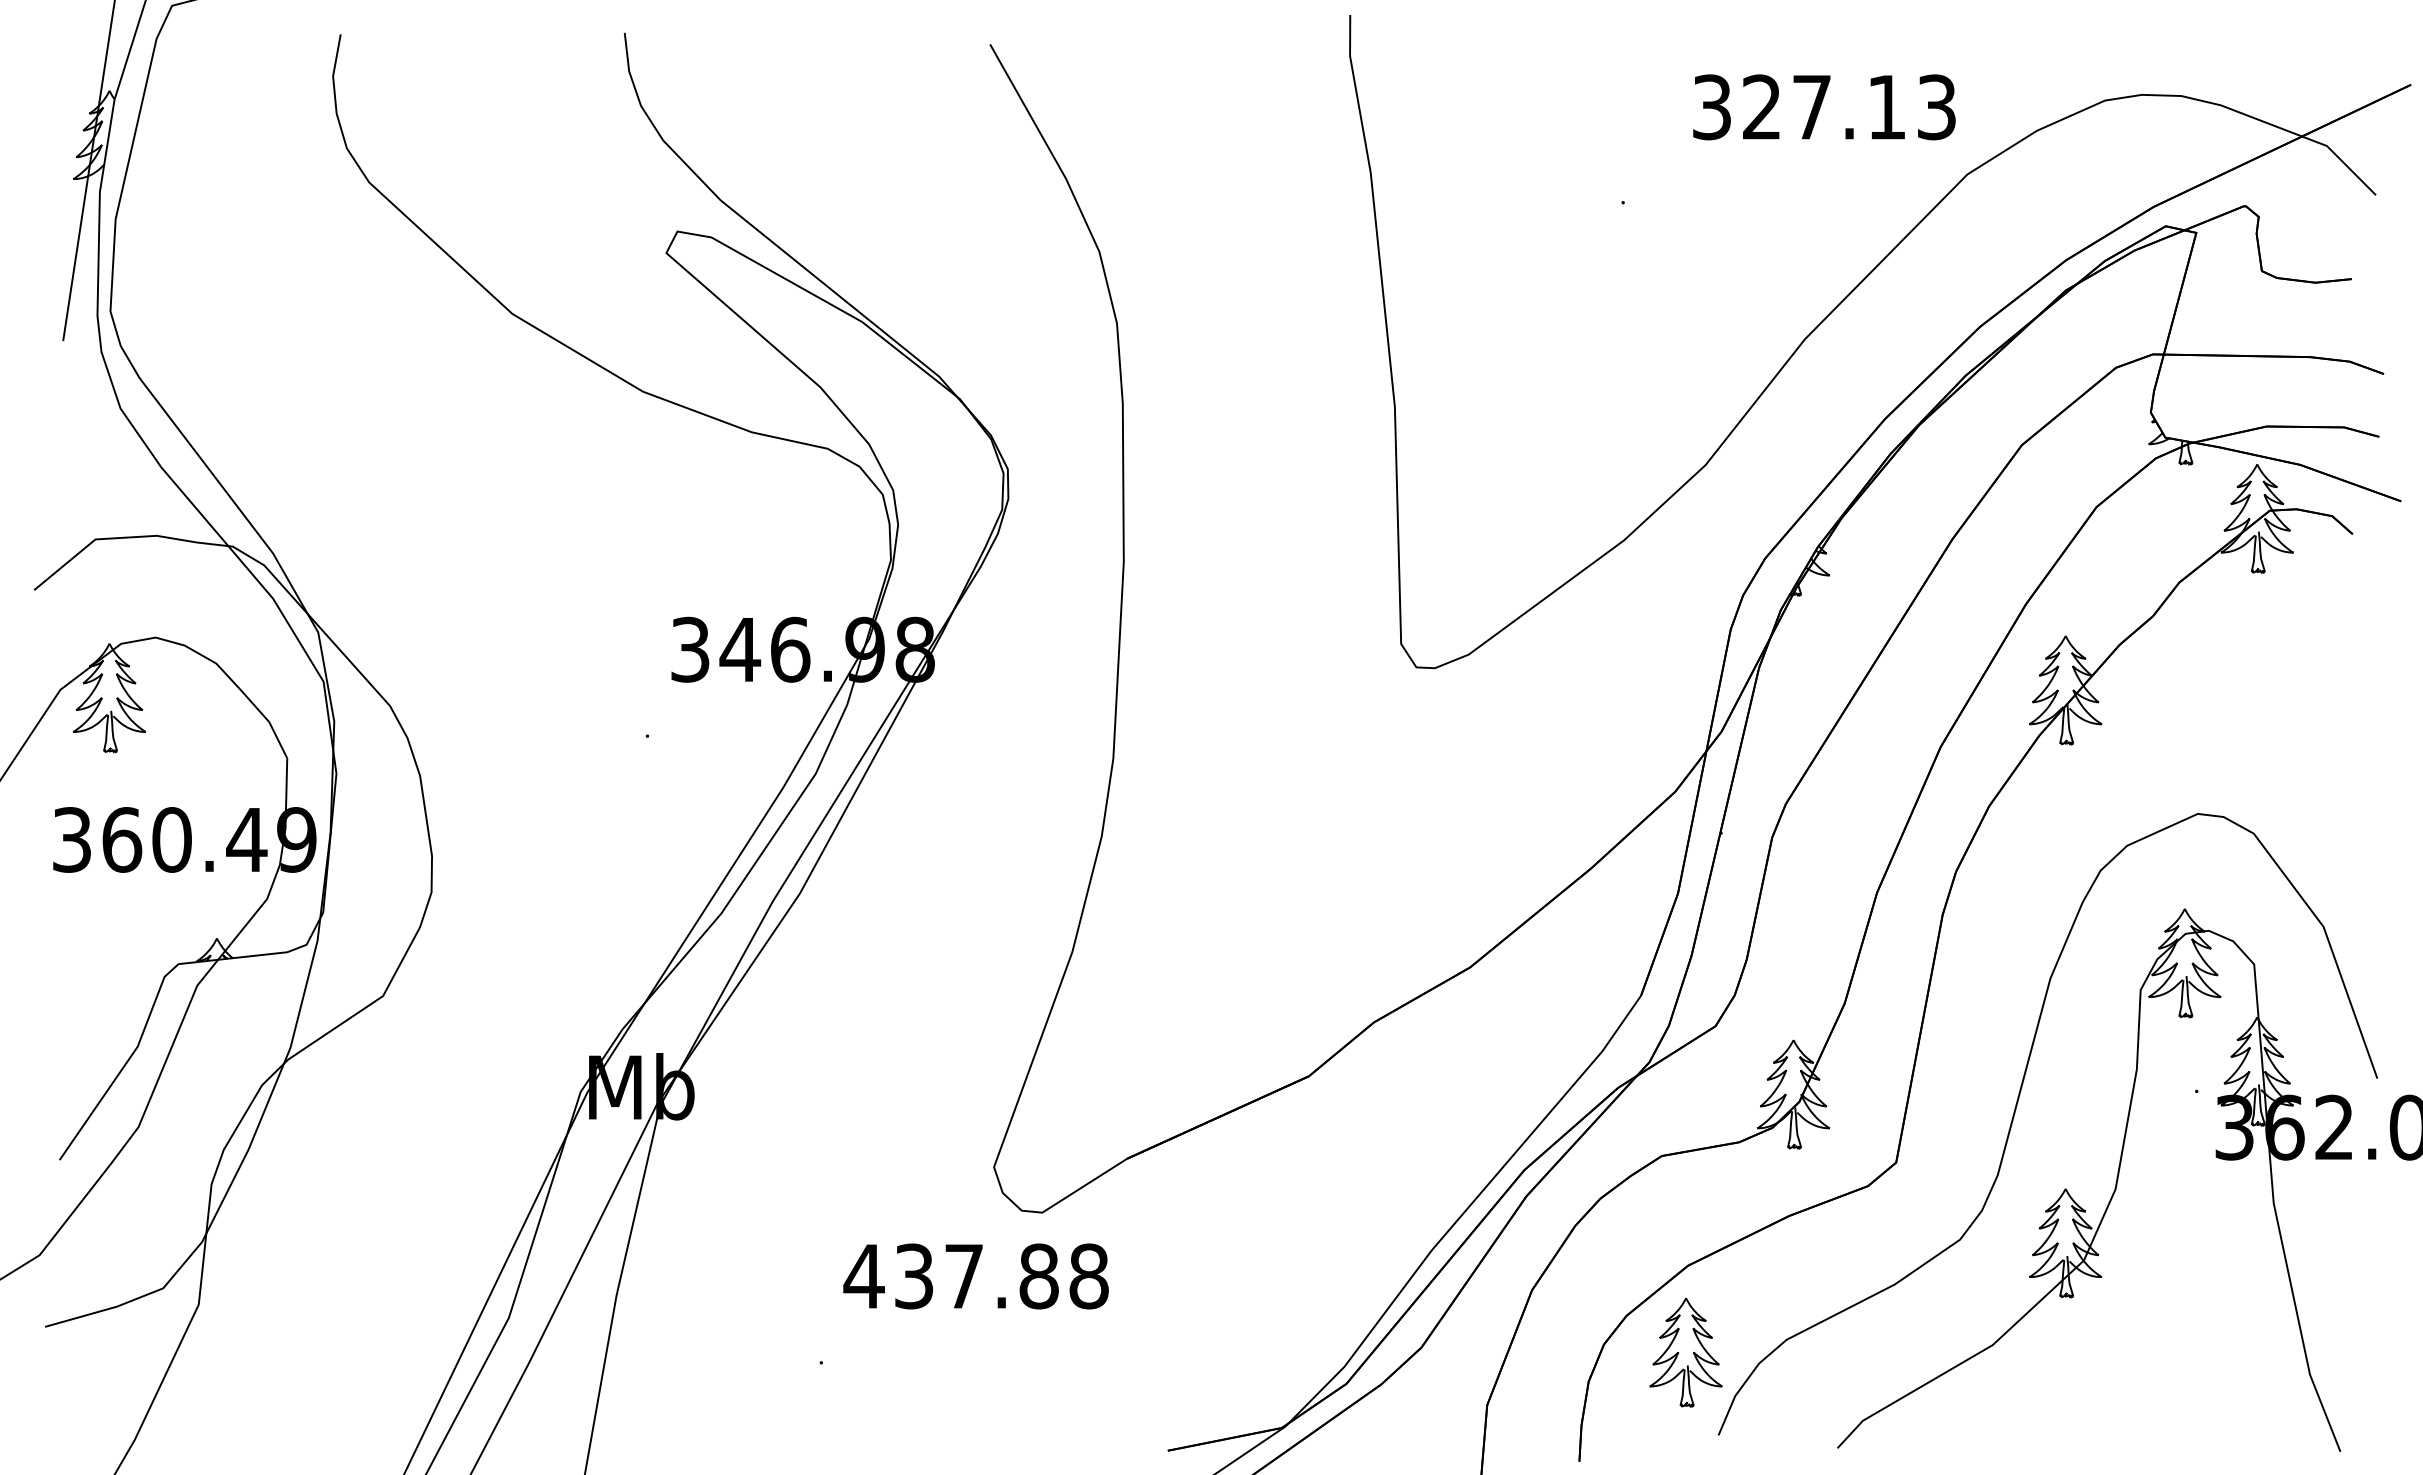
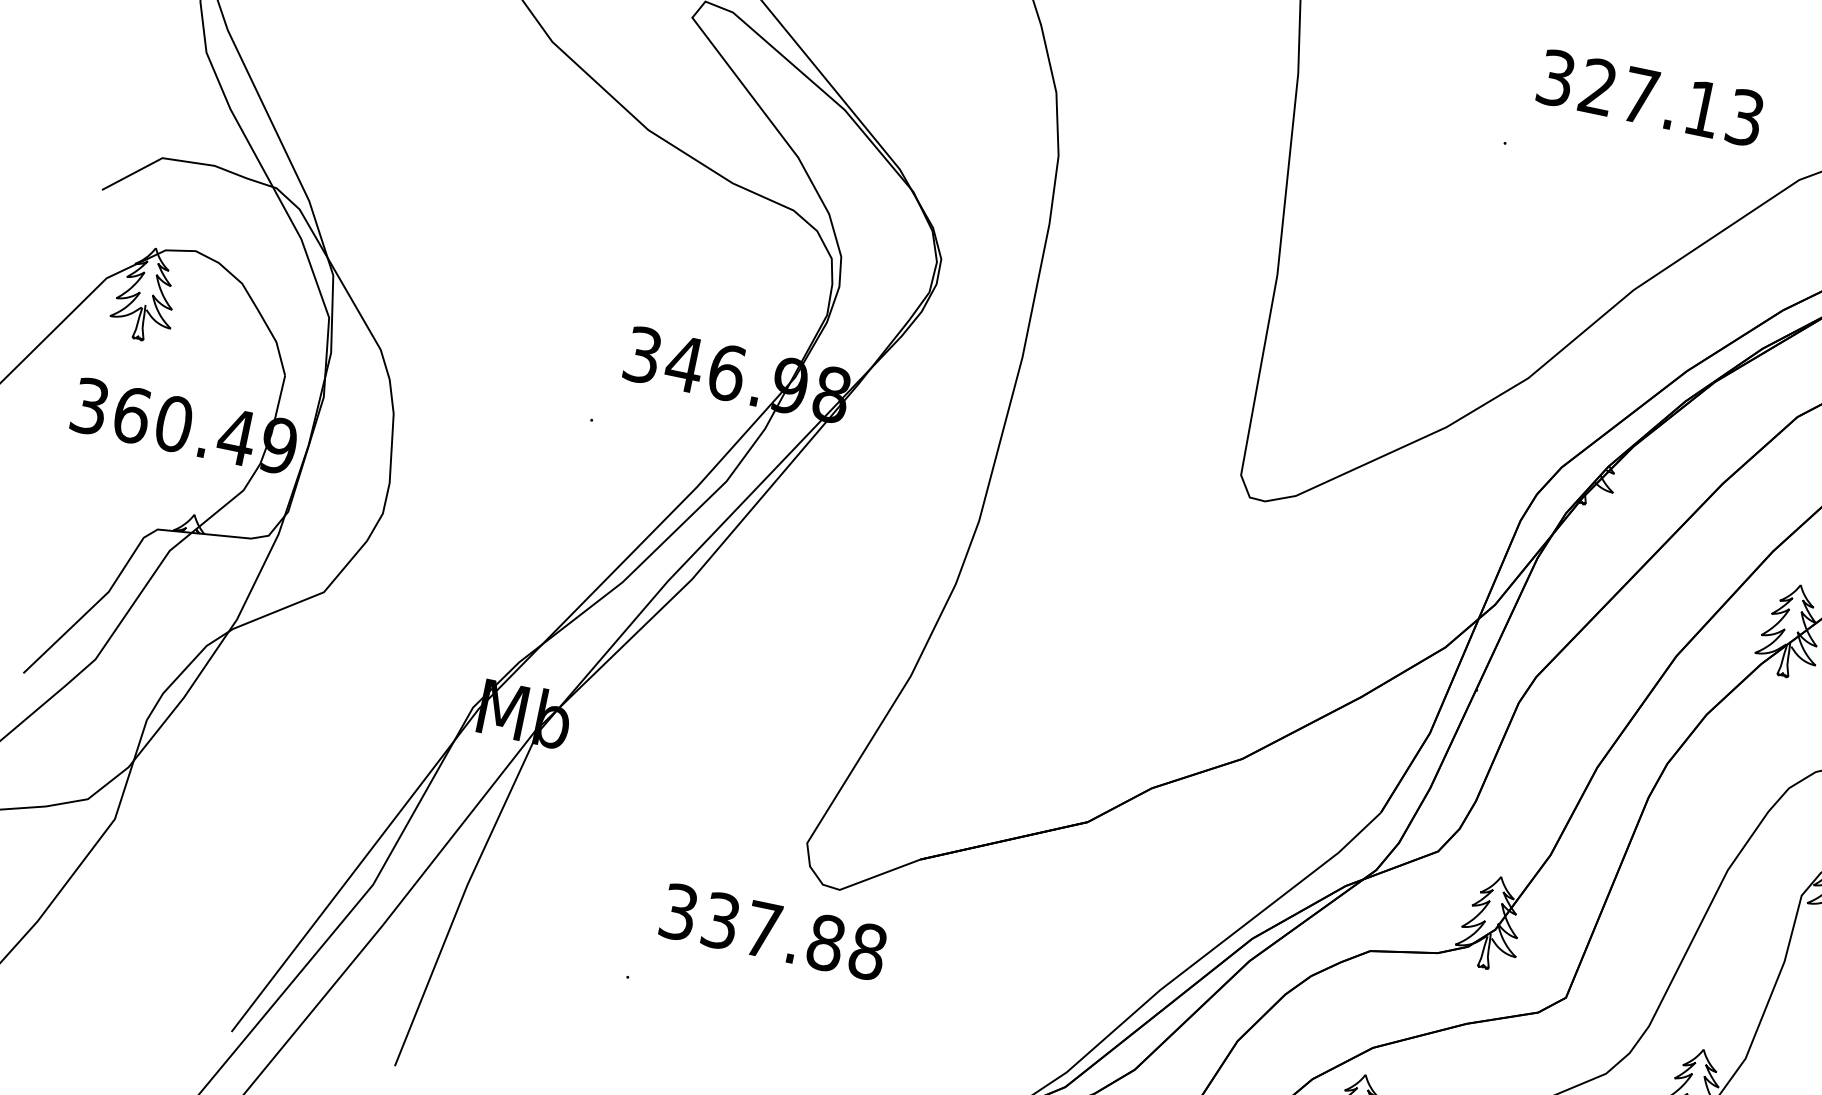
text: (1824, 107) -> (1650, 98), moved
text: (863, 1276) -> (678, 912), 437.88 -> 337.88

